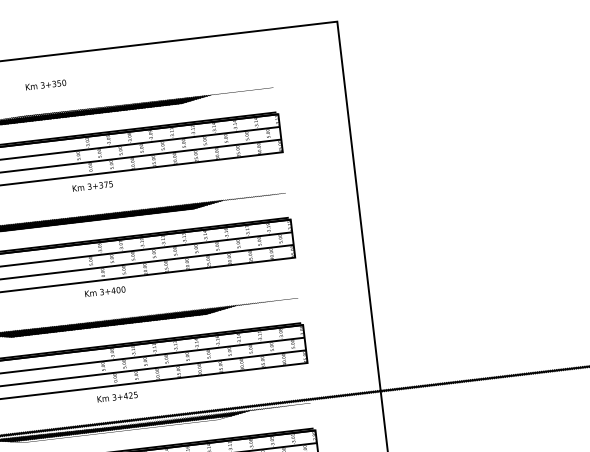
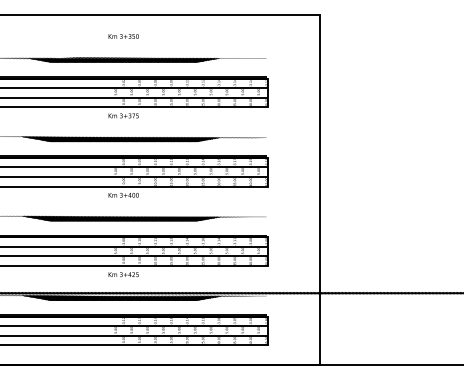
text: (45, 85) -> (123, 36), moved
hatch: (121, 430) -> (123, 299), added

